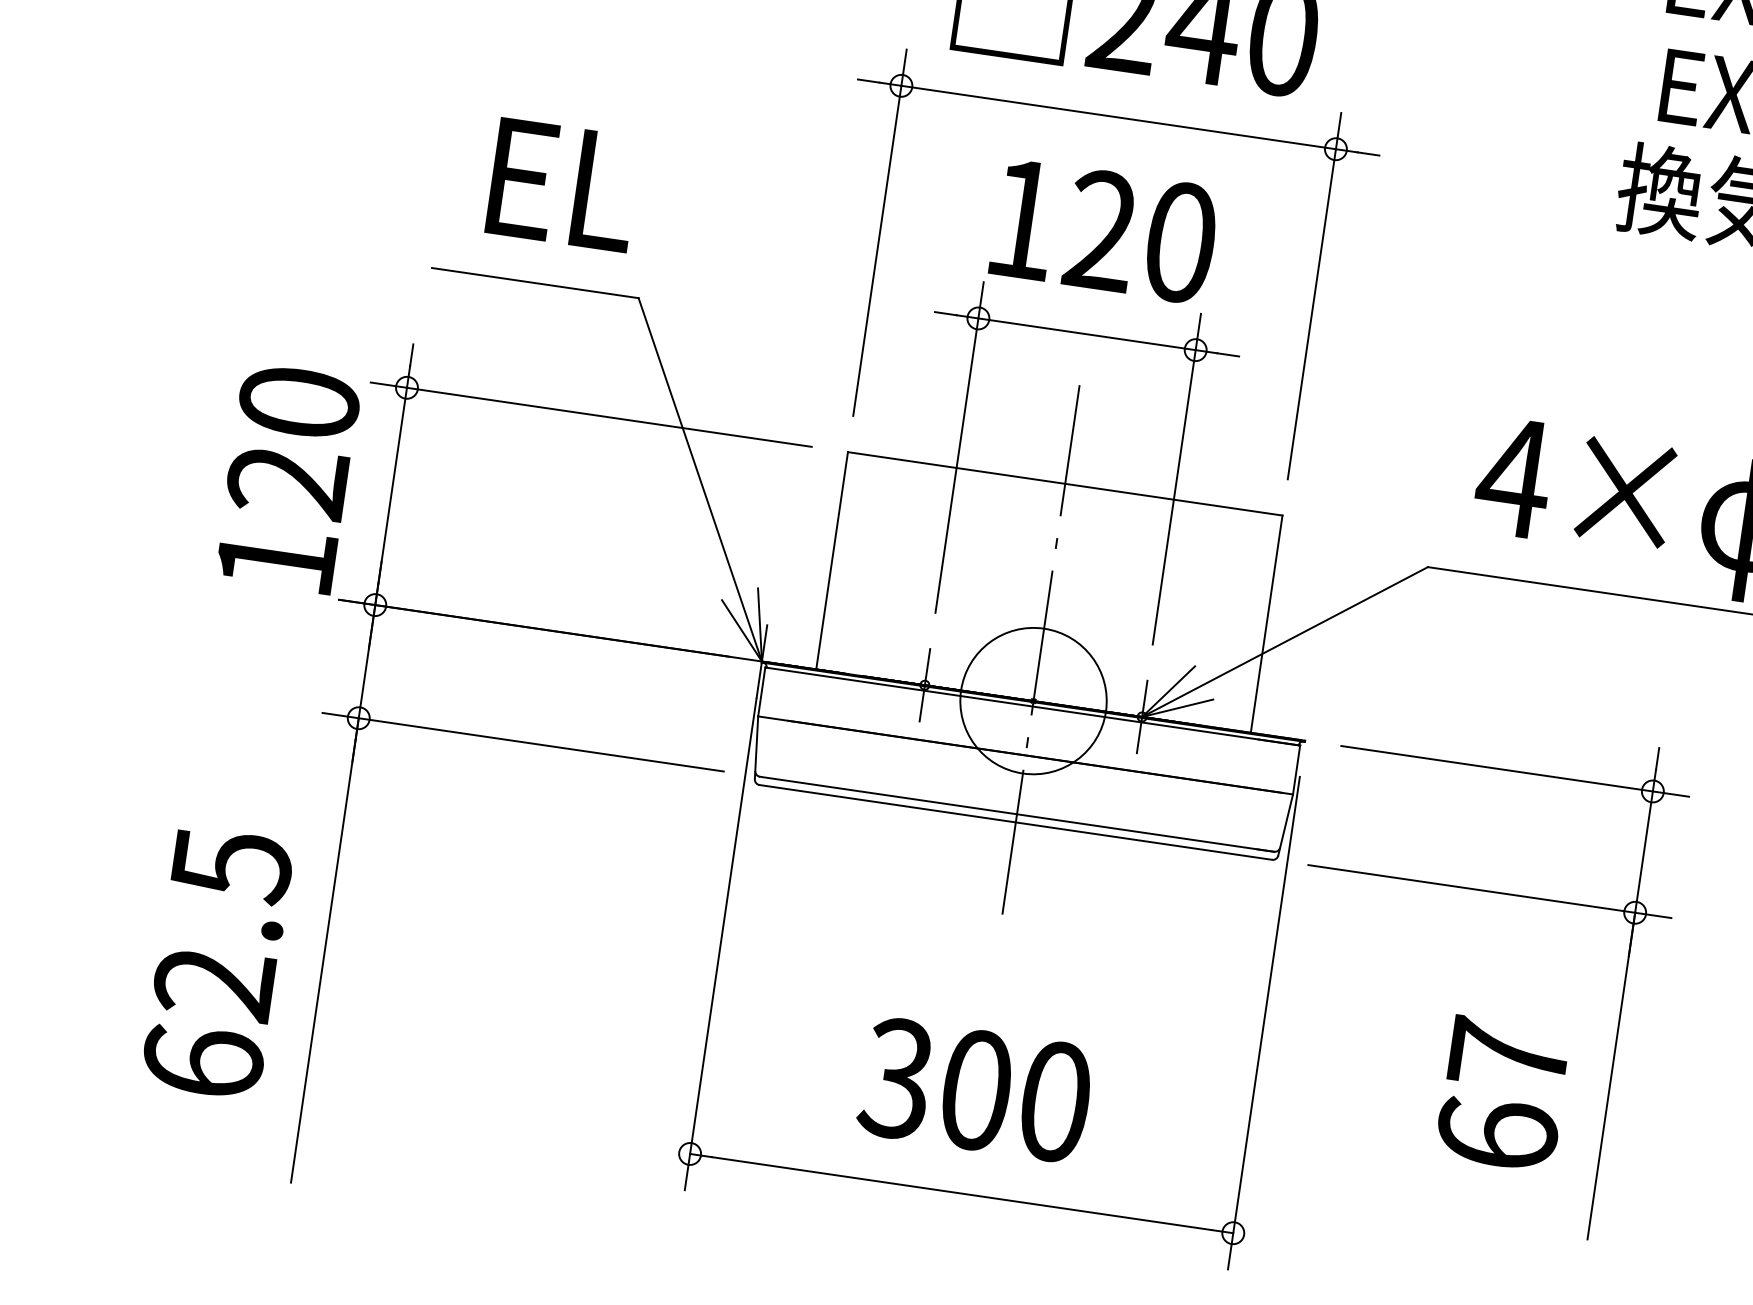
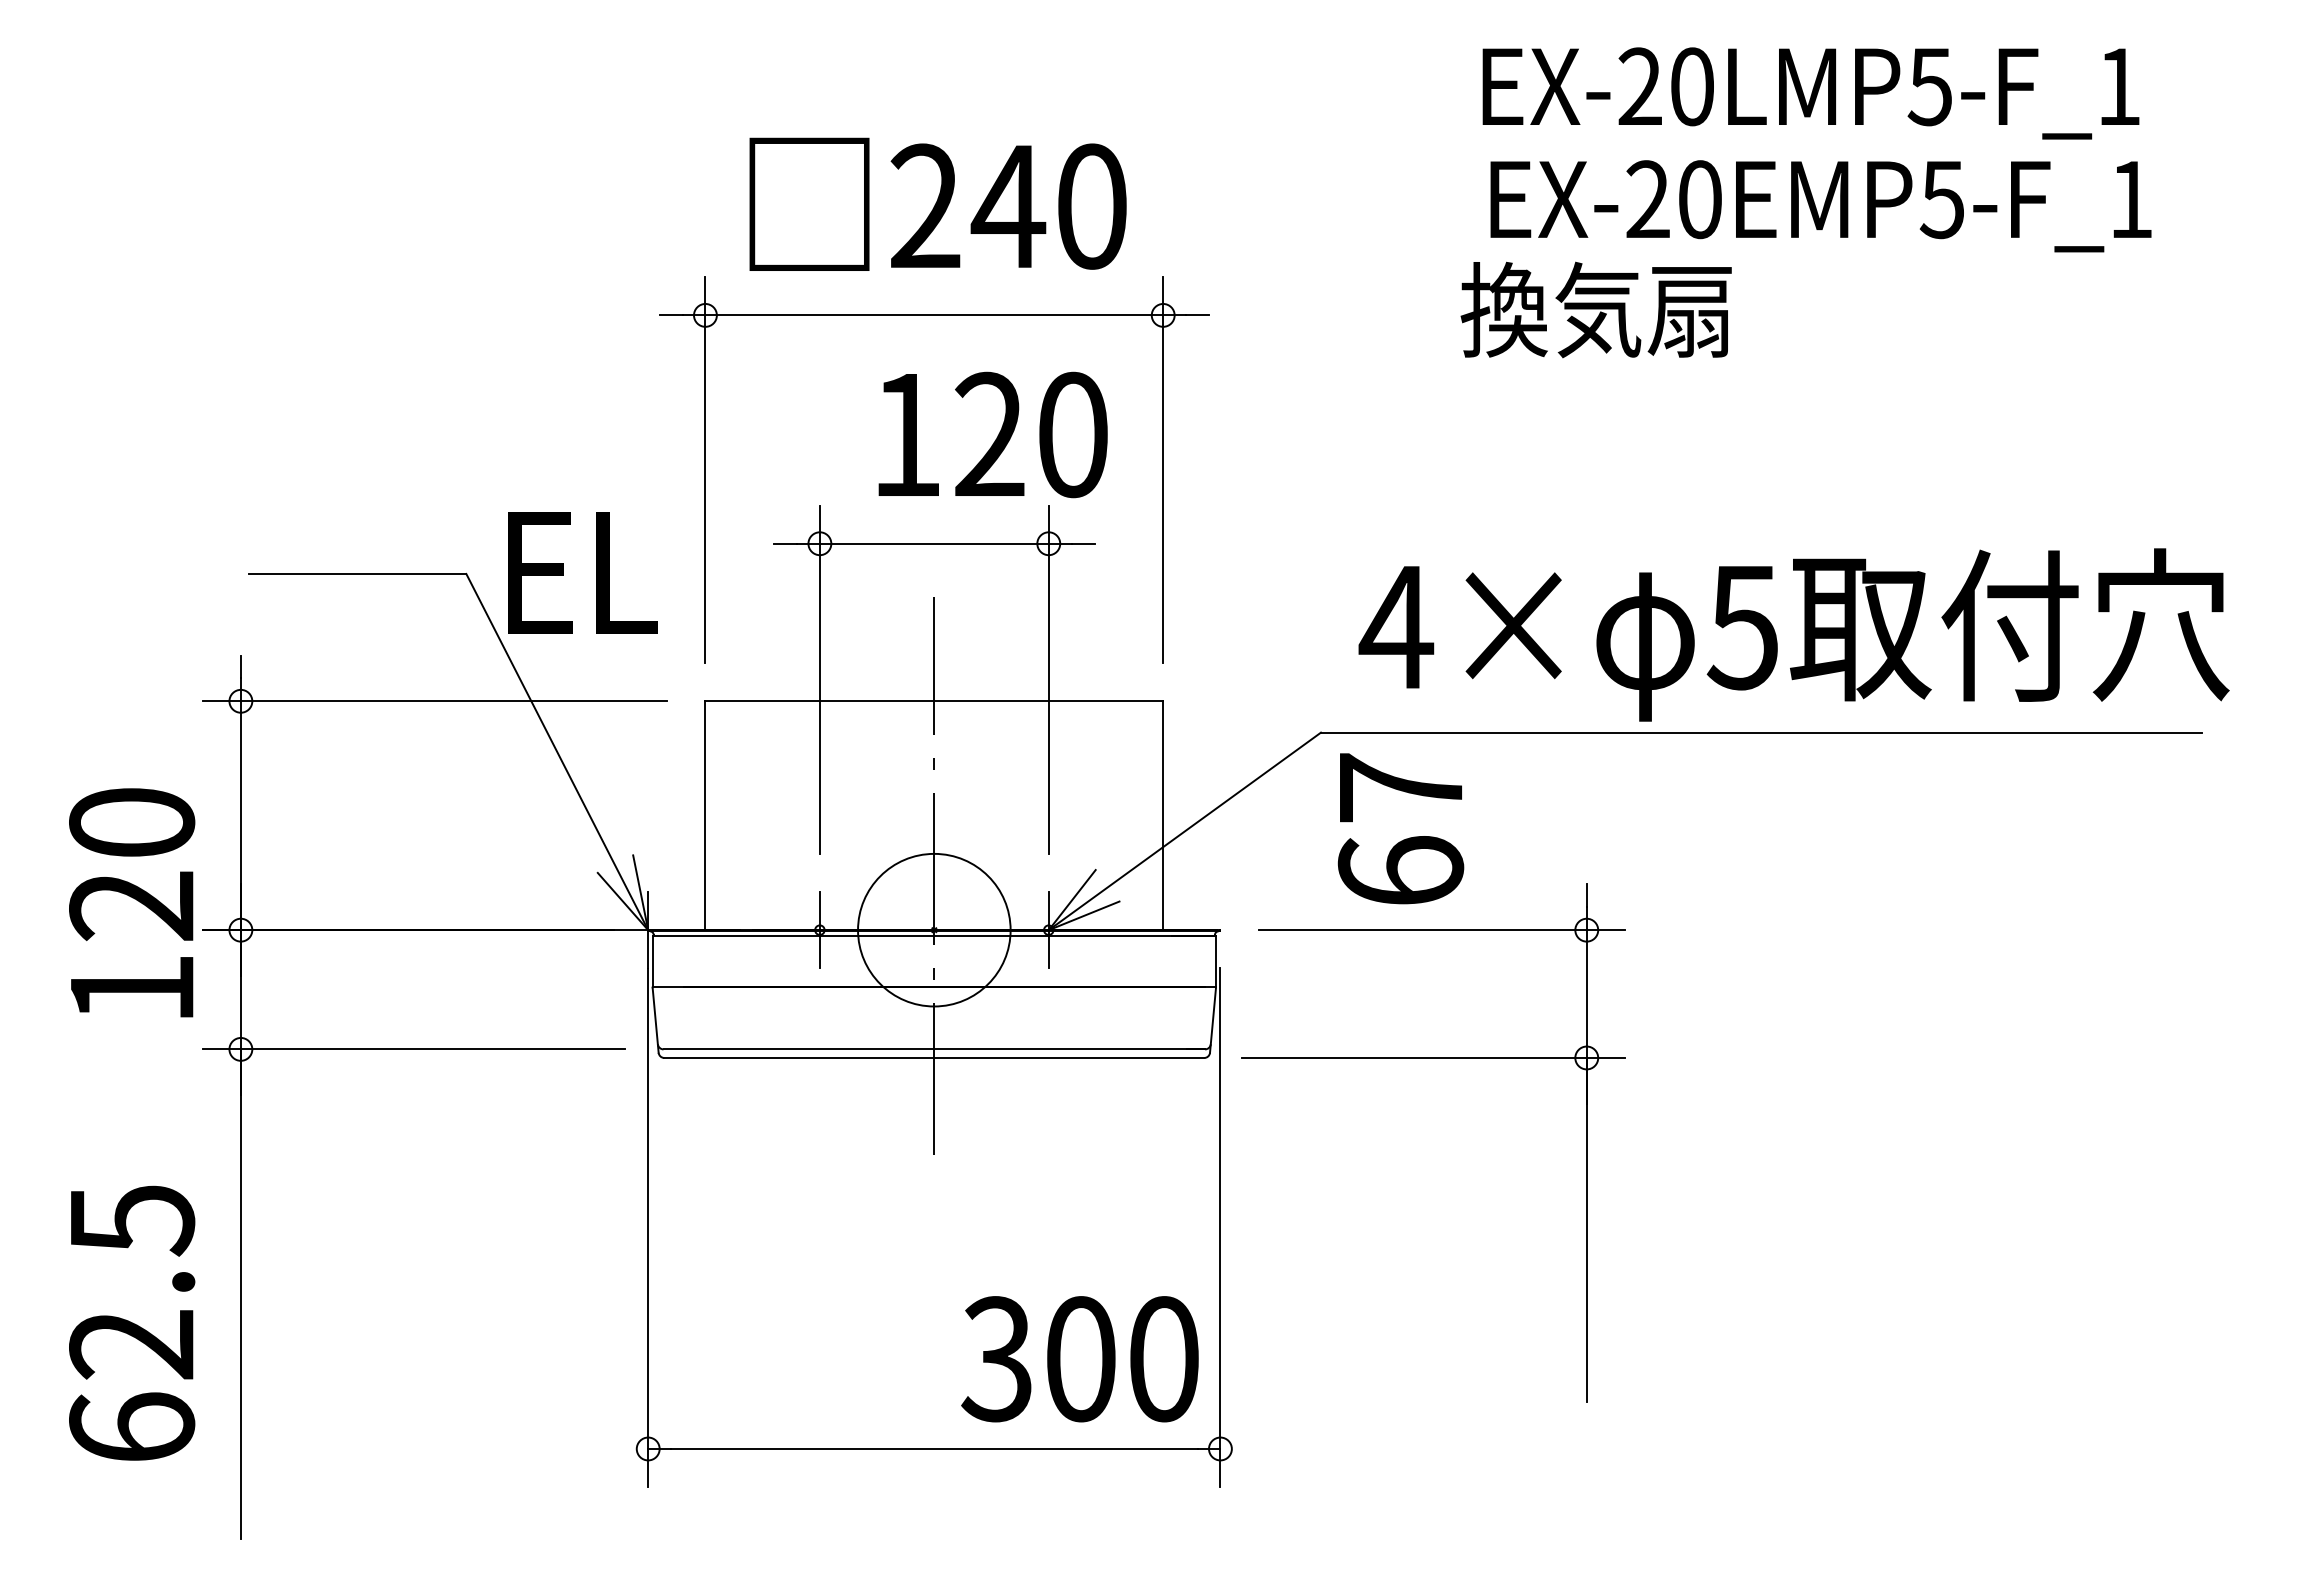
text: (563, 184) -> (582, 572), moved
text: (1104, 230) -> (992, 434), moved
text: (288, 478) -> (132, 902), moved
text: (974, 1090) -> (1079, 1359), moved
text: (1502, 1093) -> (1400, 828), moved

